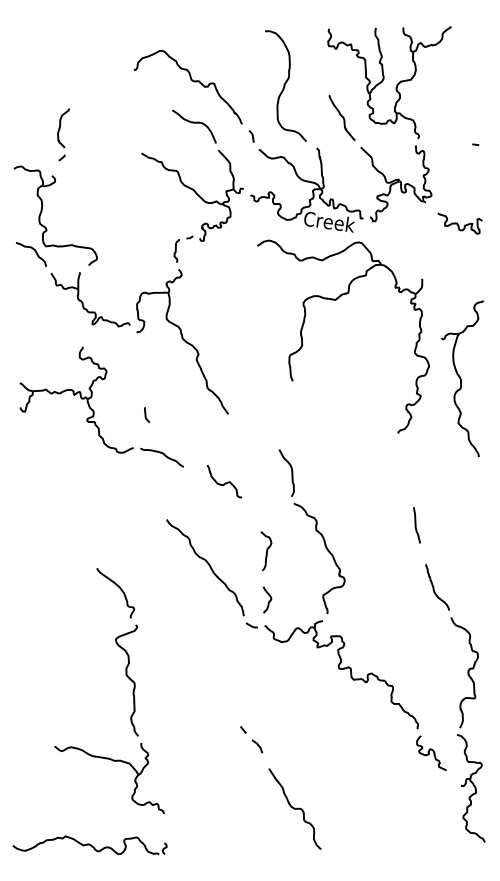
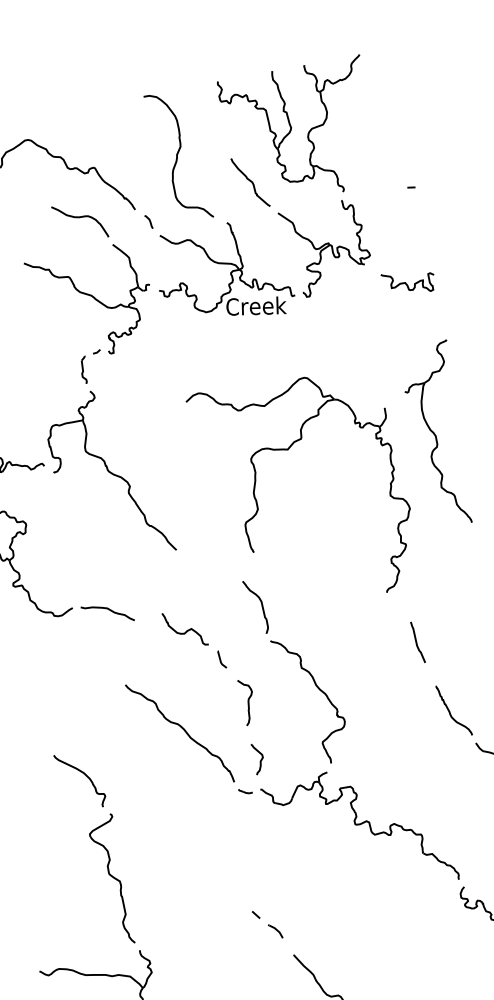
part: (336, 300) -> (289, 449), moved
part: (462, 378) -> (437, 434), moved
line: (146, 414) -> (221, 659), moved

